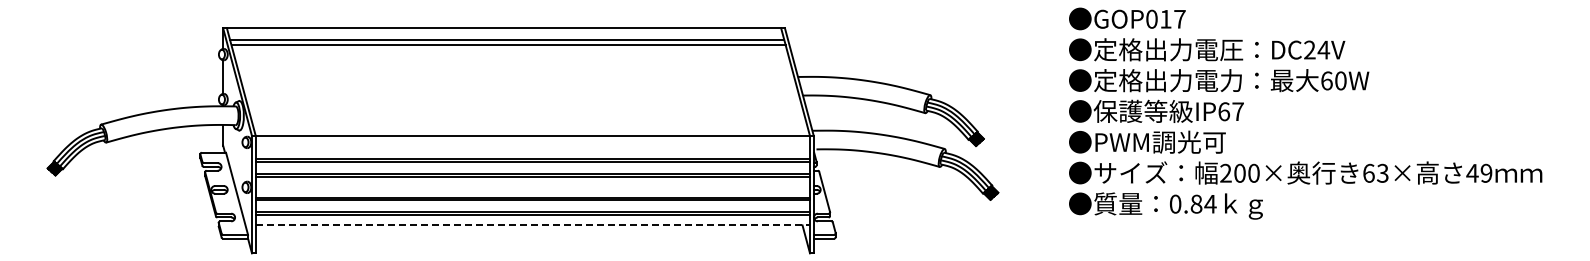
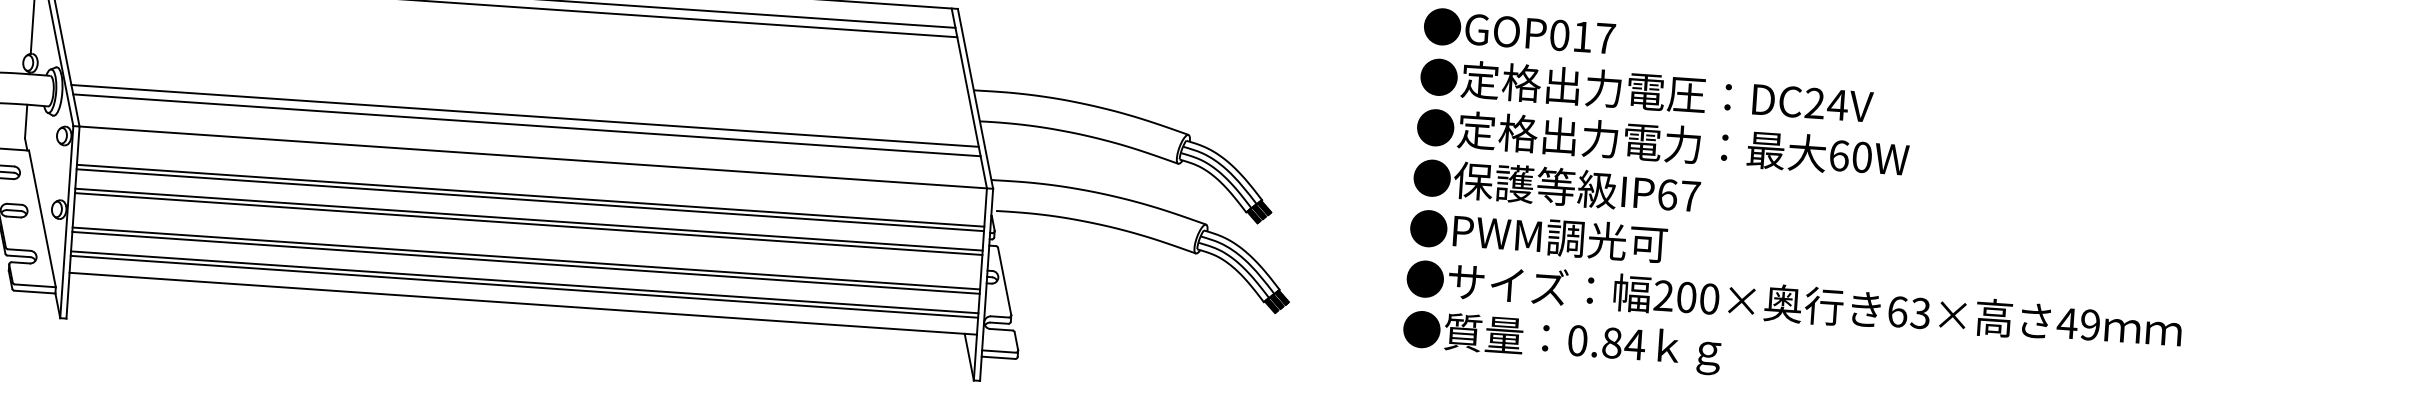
line: (526, 111) -> (525, 116), added
line: (527, 116) -> (526, 124), added
line: (533, 225) -> (524, 303), dashed -> solid

